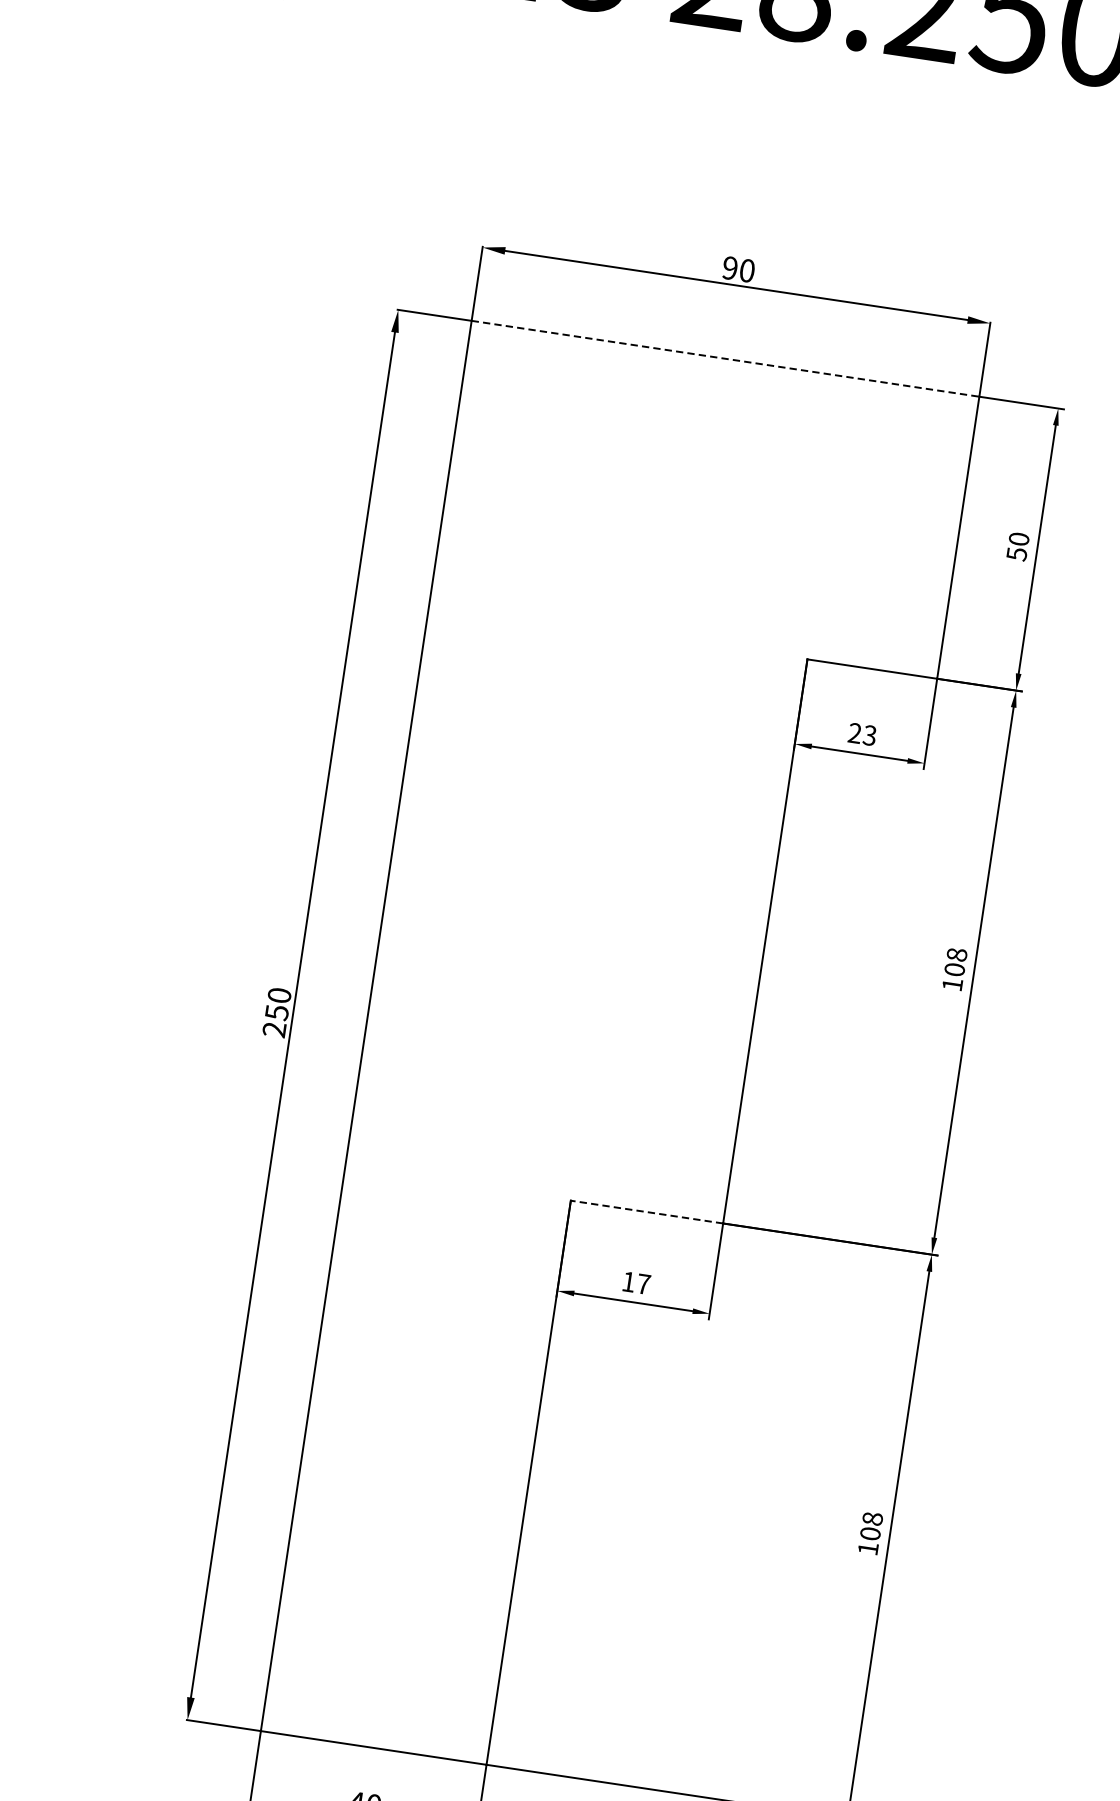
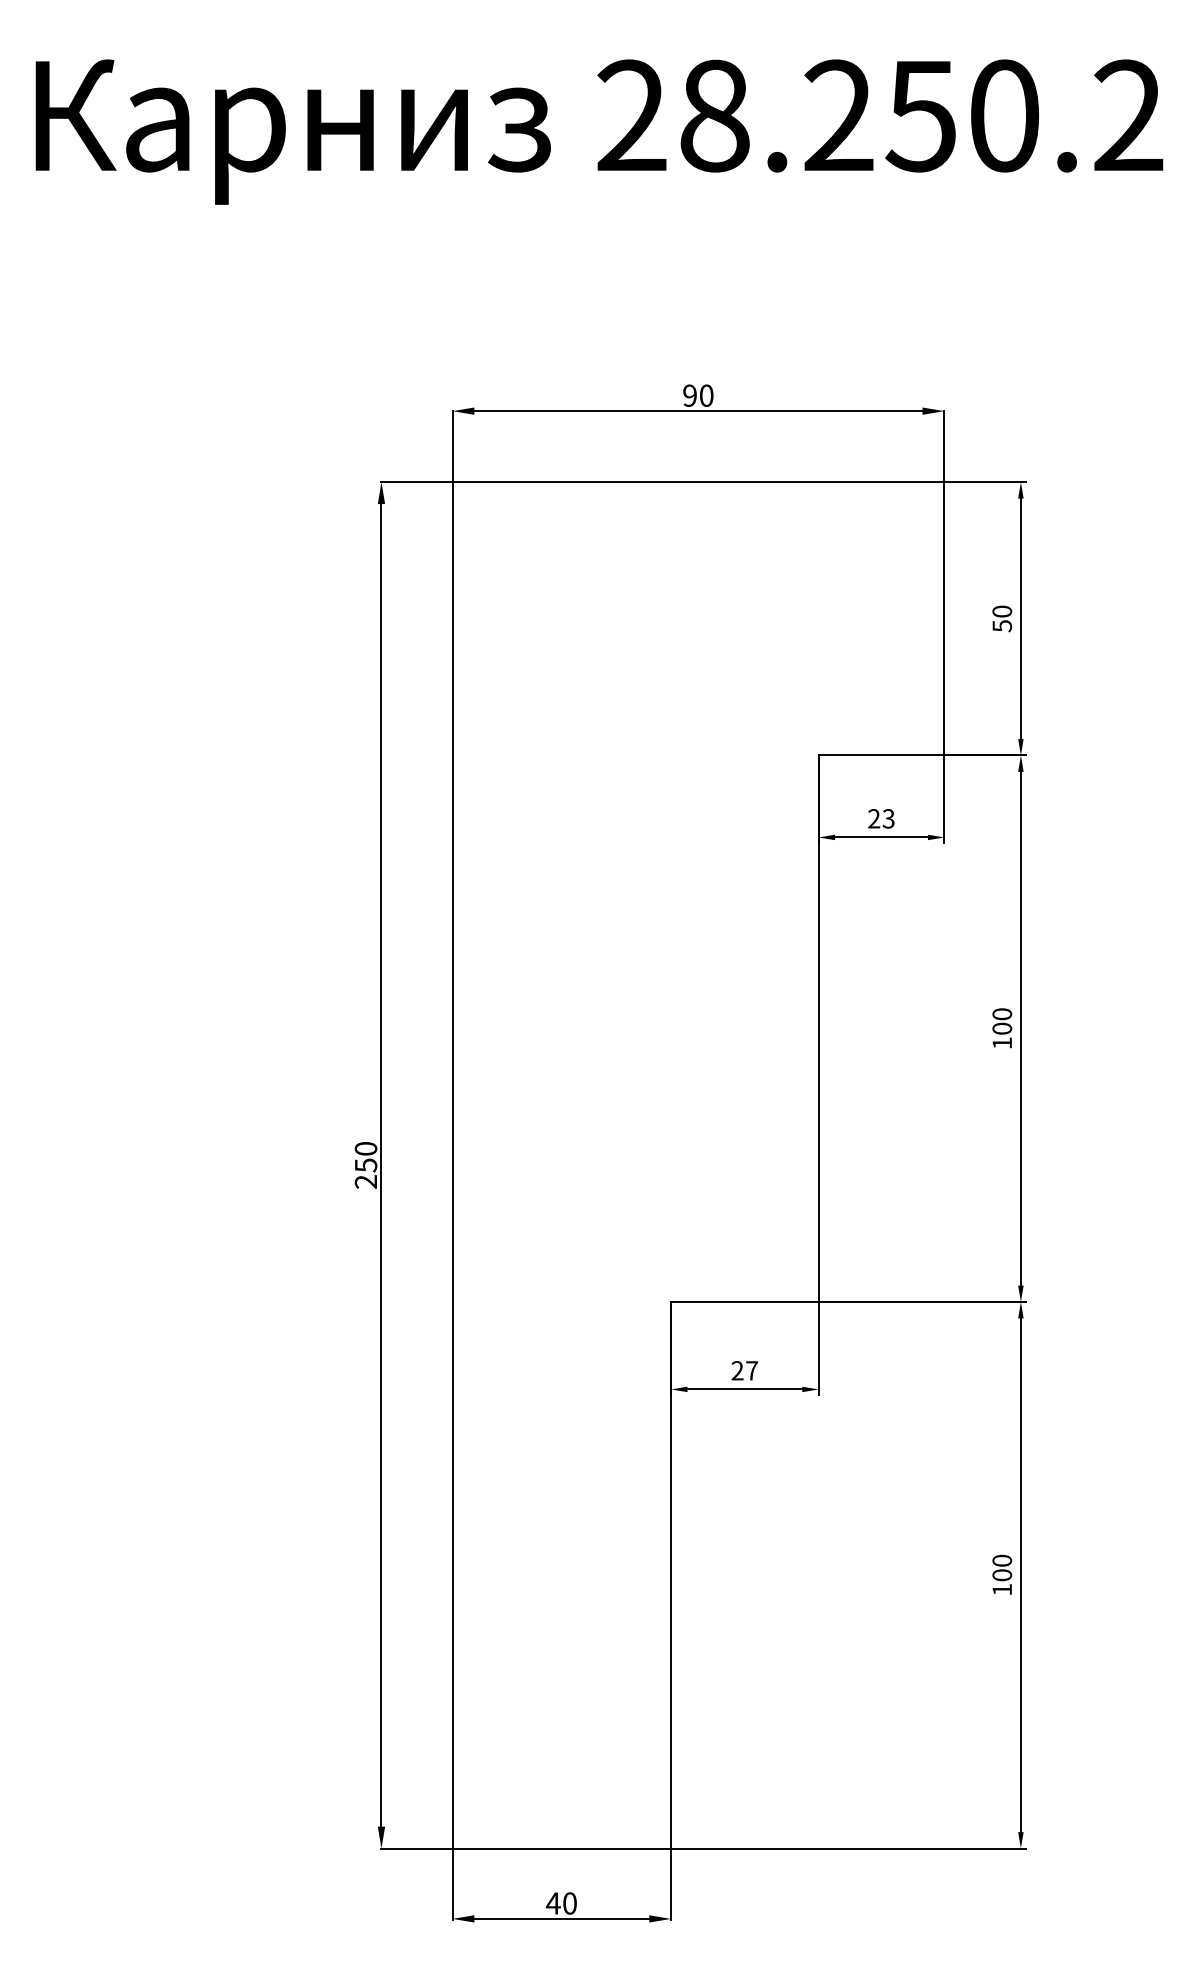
line: (725, 359) -> (698, 482), dashed -> solid
text: (957, 955) -> (1002, 1014), 108 -> 100
line: (646, 1212) -> (744, 1302), dashed -> solid
text: (628, 1281) -> (737, 1370), 17 -> 27
text: (873, 1518) -> (1002, 1560), 108 -> 100

